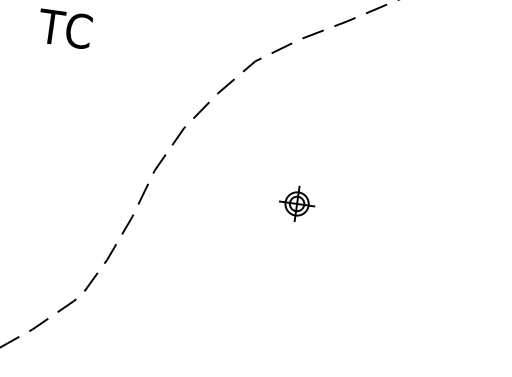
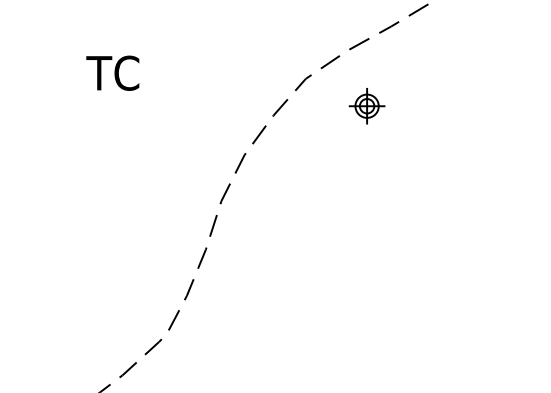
part: (296, 204) -> (366, 106), moved

